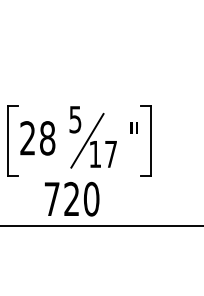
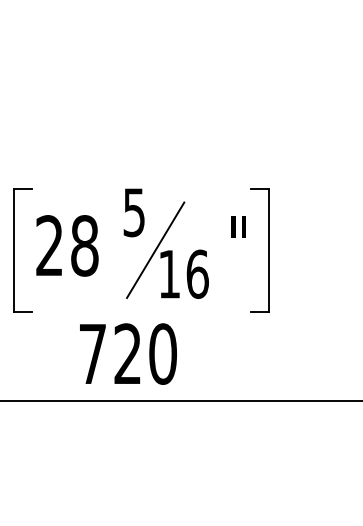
text: (111, 154) -> (198, 274), 17 -> 16

